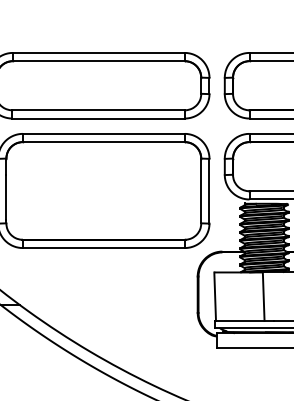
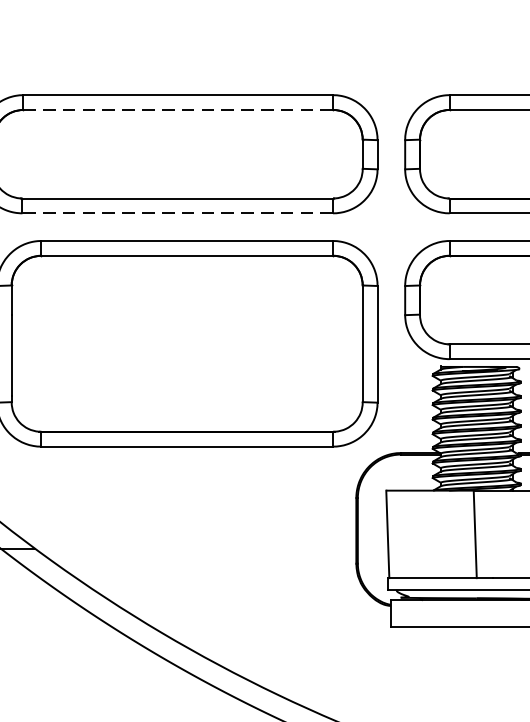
line: (98, 61) -> (177, 110), solid -> dashed
line: (98, 118) -> (177, 213), solid -> dashed

